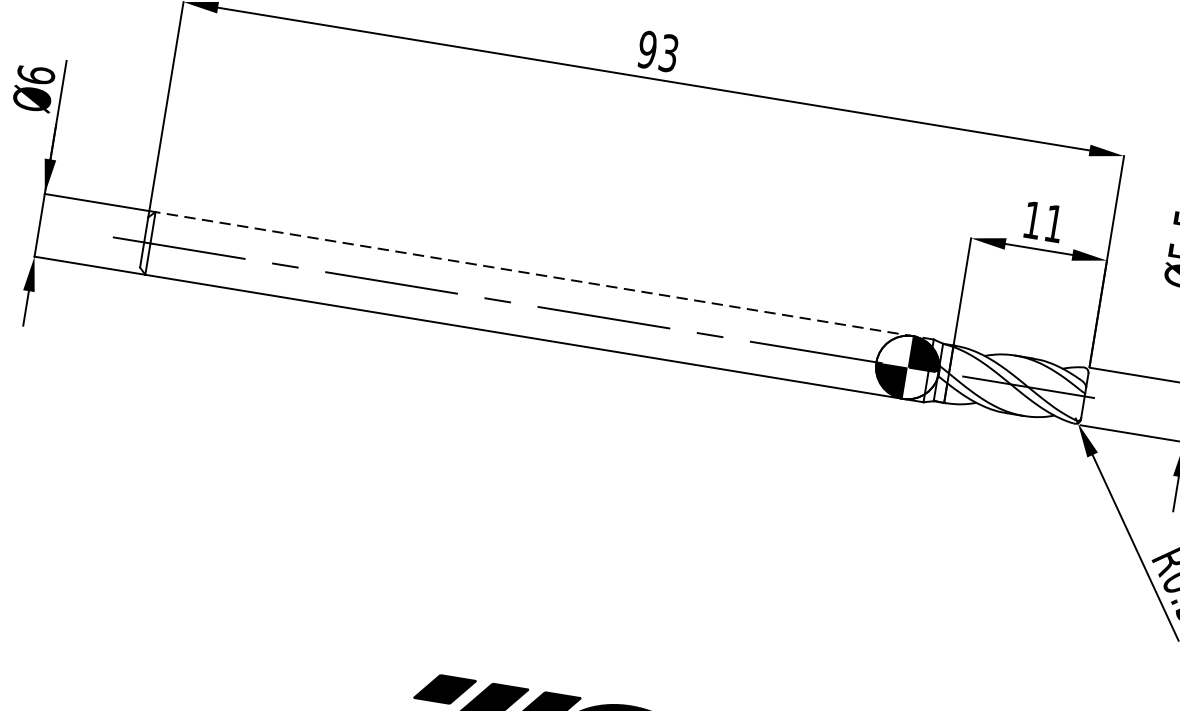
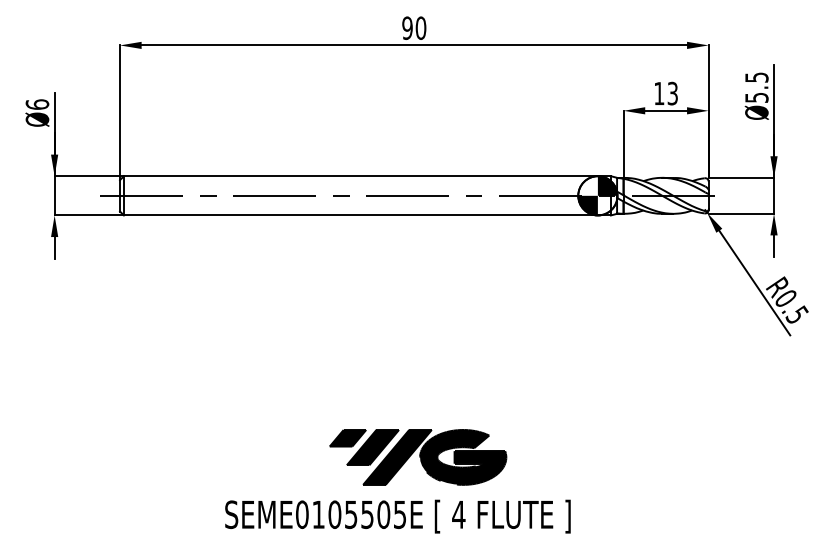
text: (668, 52) -> (420, 27), 93 -> 90
text: (1053, 223) -> (672, 93), 11 -> 13
line: (544, 276) -> (367, 176), dashed -> solid

